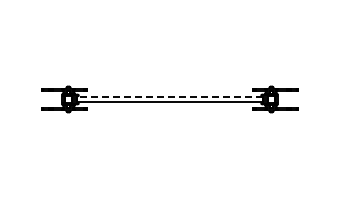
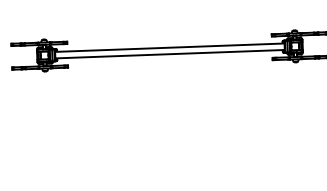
line: (170, 96) -> (170, 47), dashed -> solid

